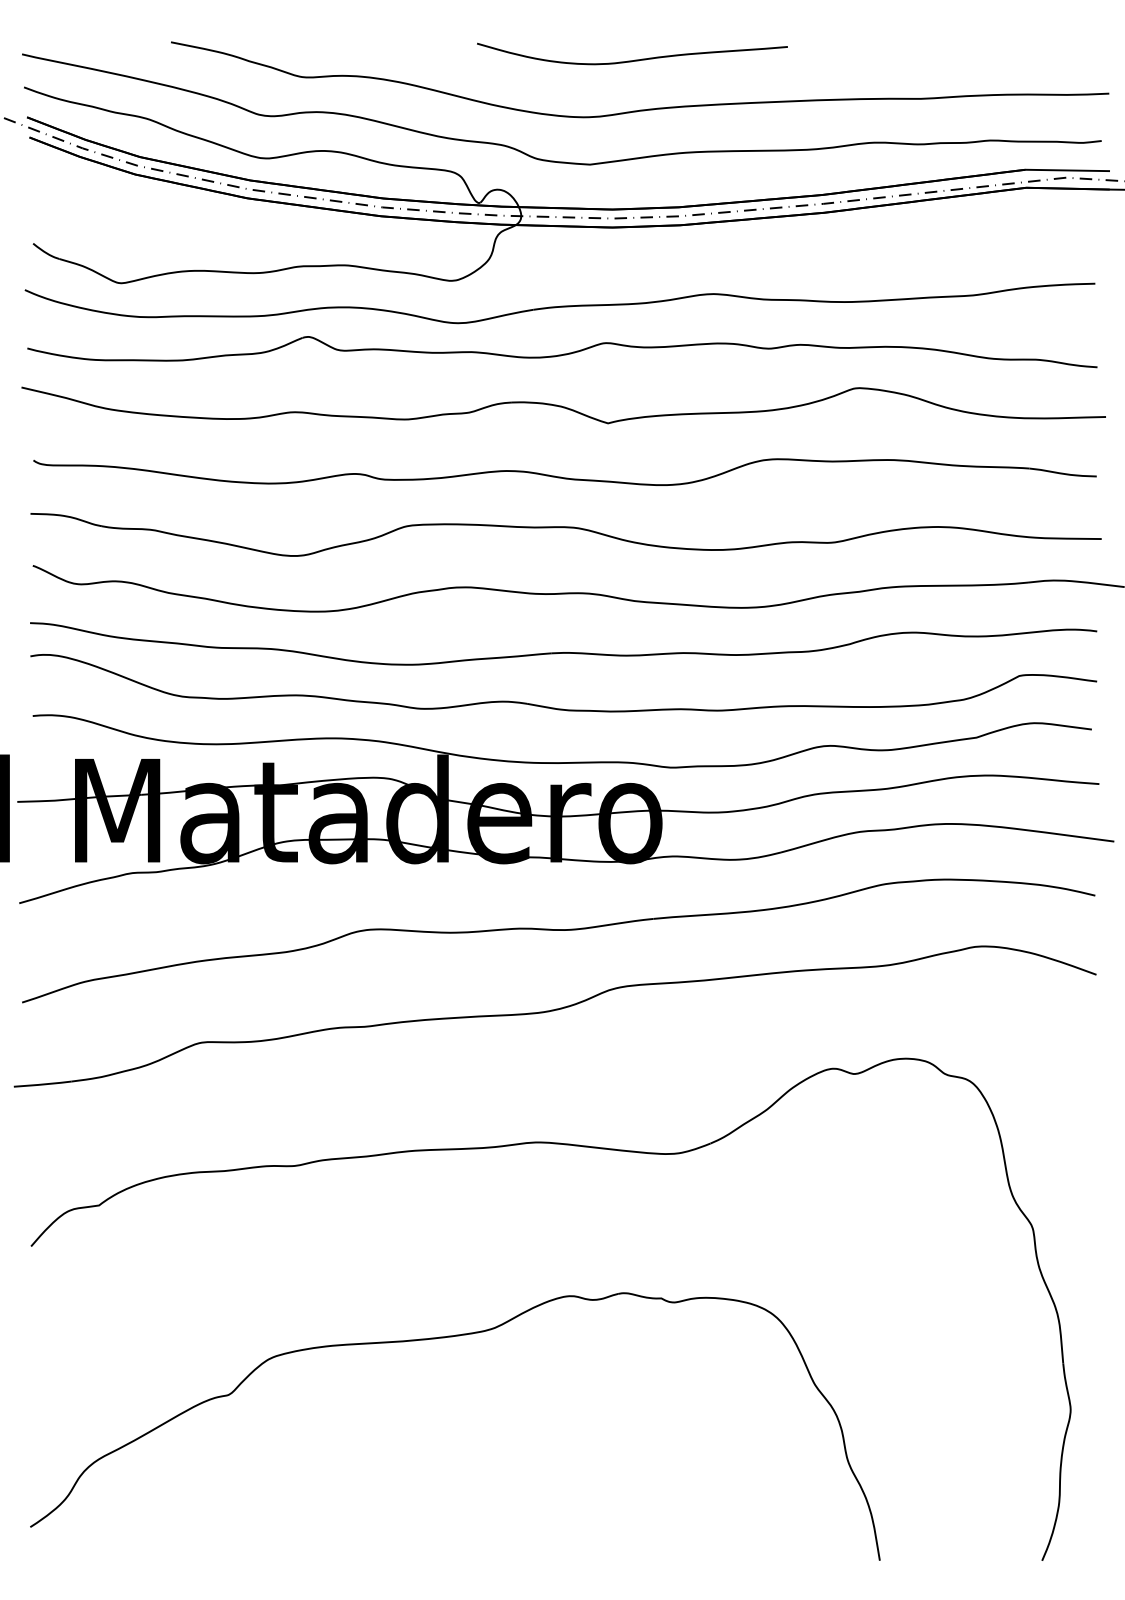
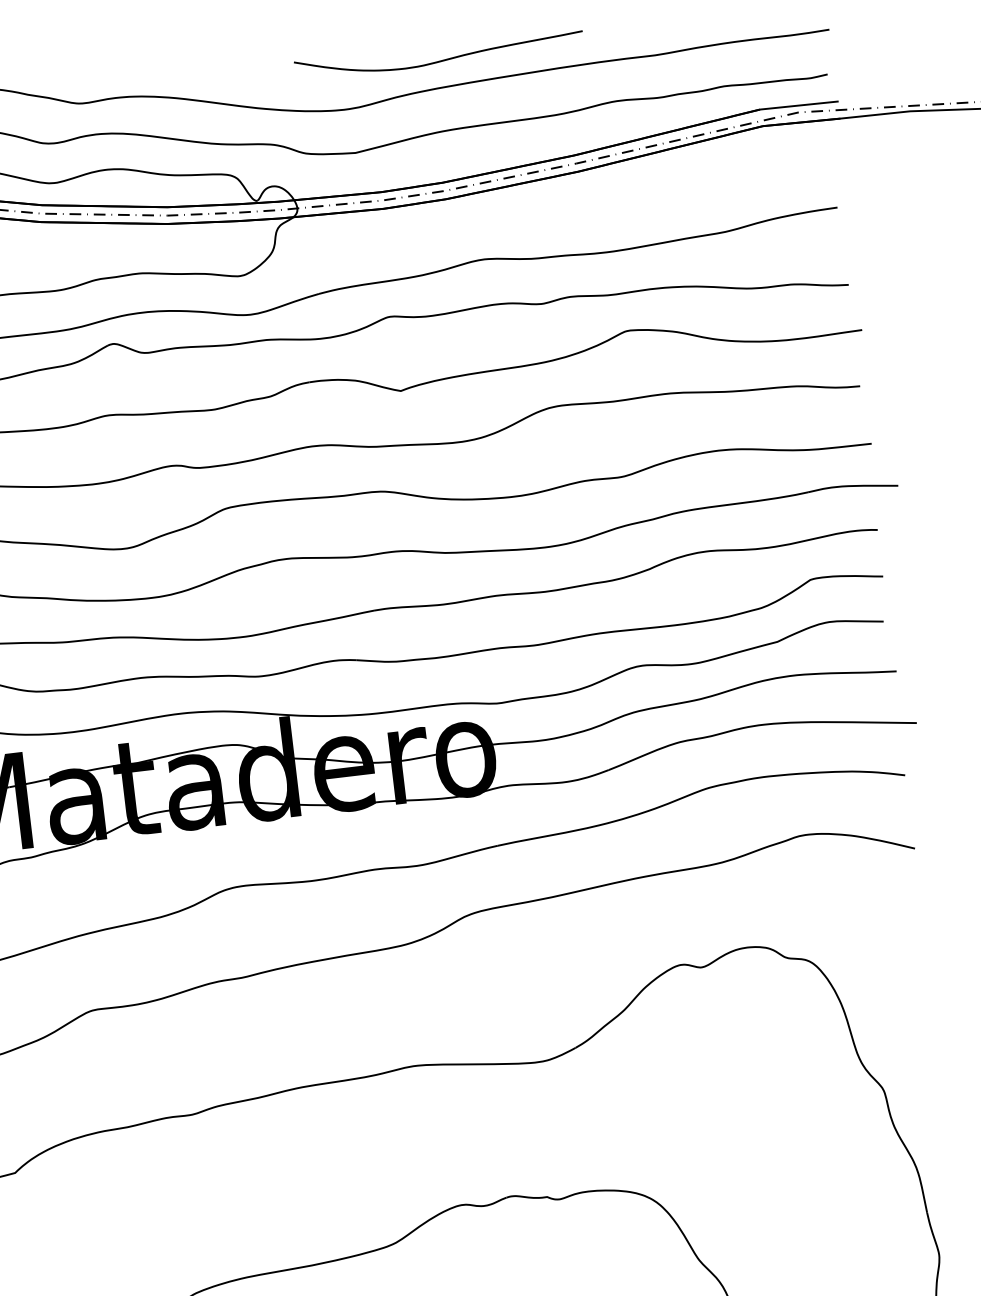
curve: (634, 59) -> (441, 59), moved

